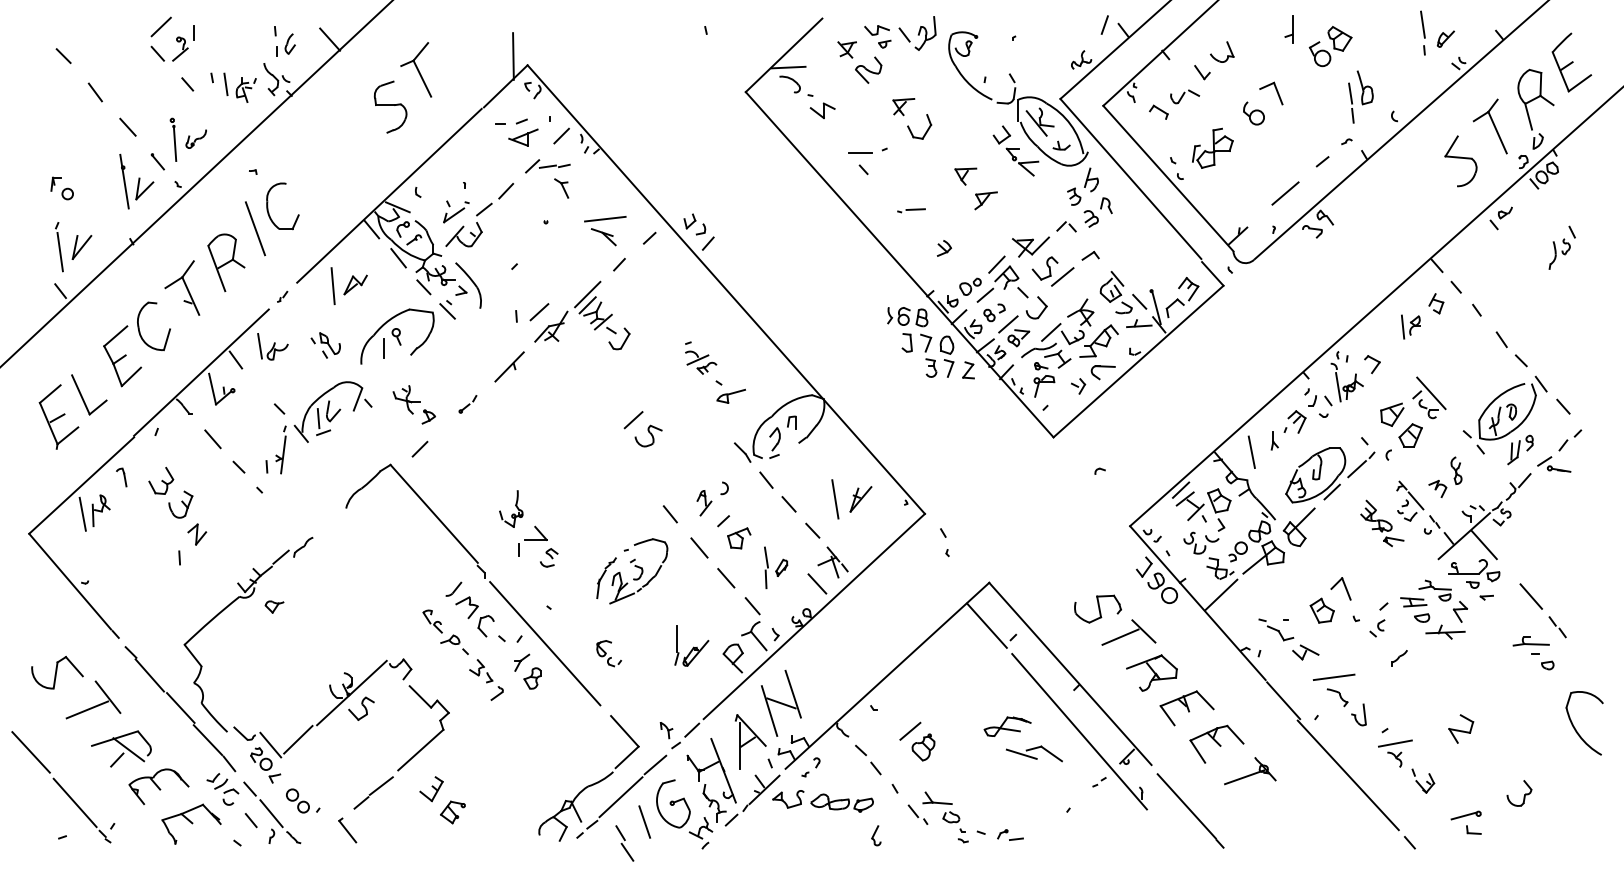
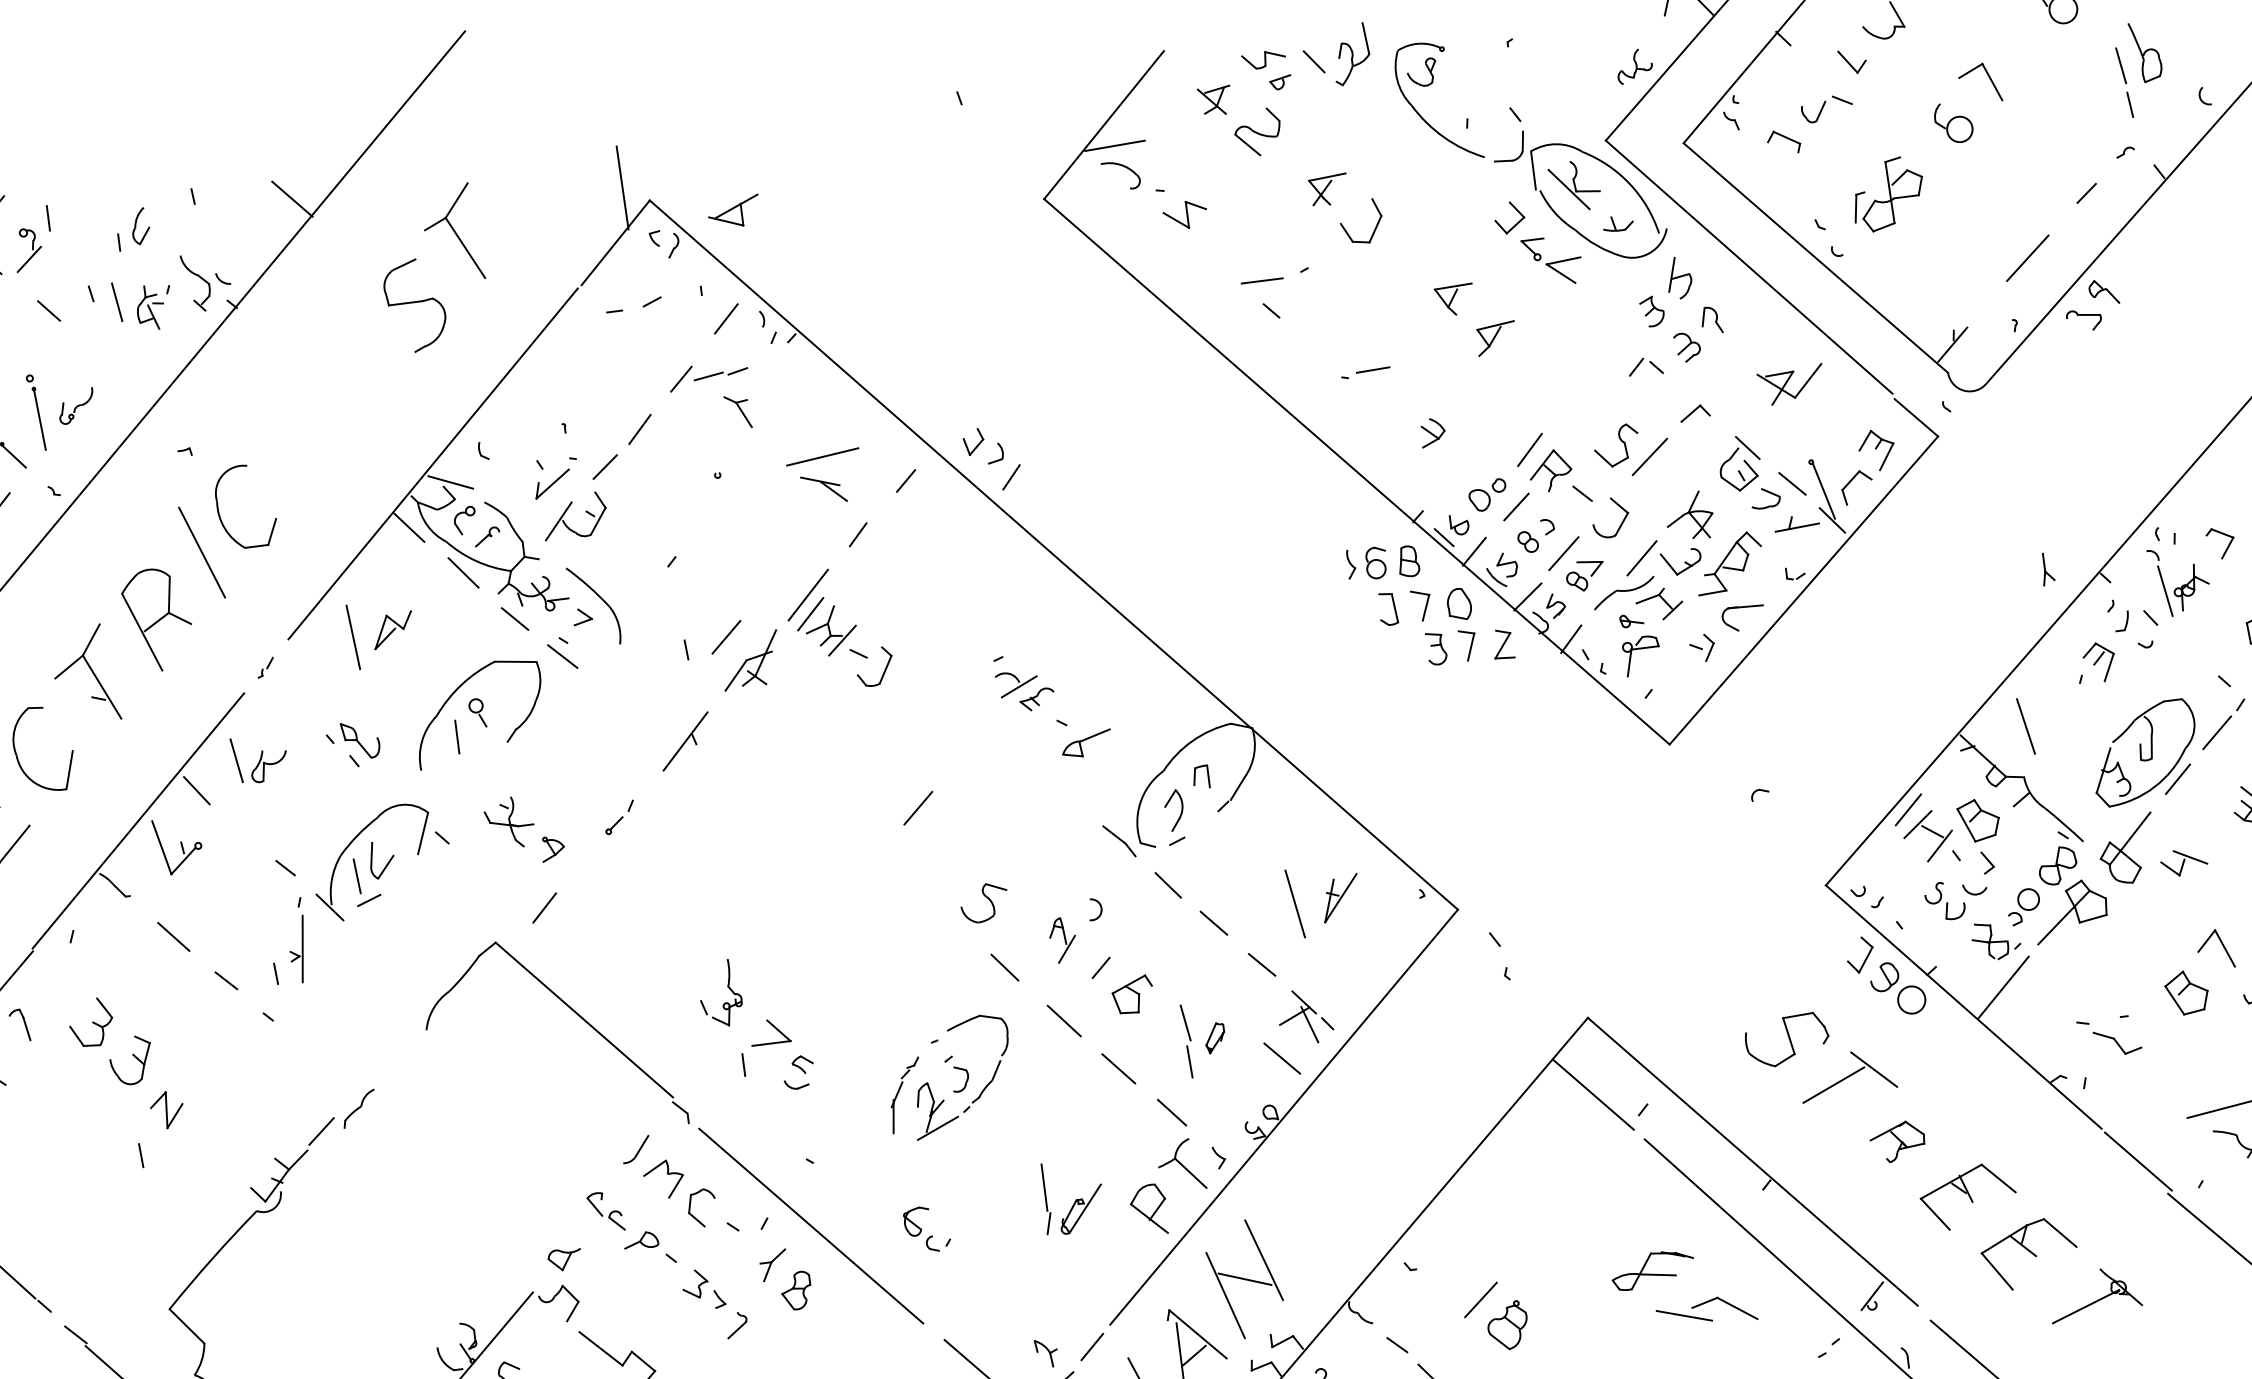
part: (285, 44) -> (132, 228), moved
part: (523, 137) -> (734, 211), moved
part: (1030, 246) -> (1790, 384), moved
part: (648, 435) -> (984, 901), moved
part: (1274, 440) -> (2047, 568), moved
part: (274, 606) -> (564, 1258), moved
part: (1305, 652) -> (2183, 862), moved
part: (1151, 672) -> (1896, 1141), size x0.6

